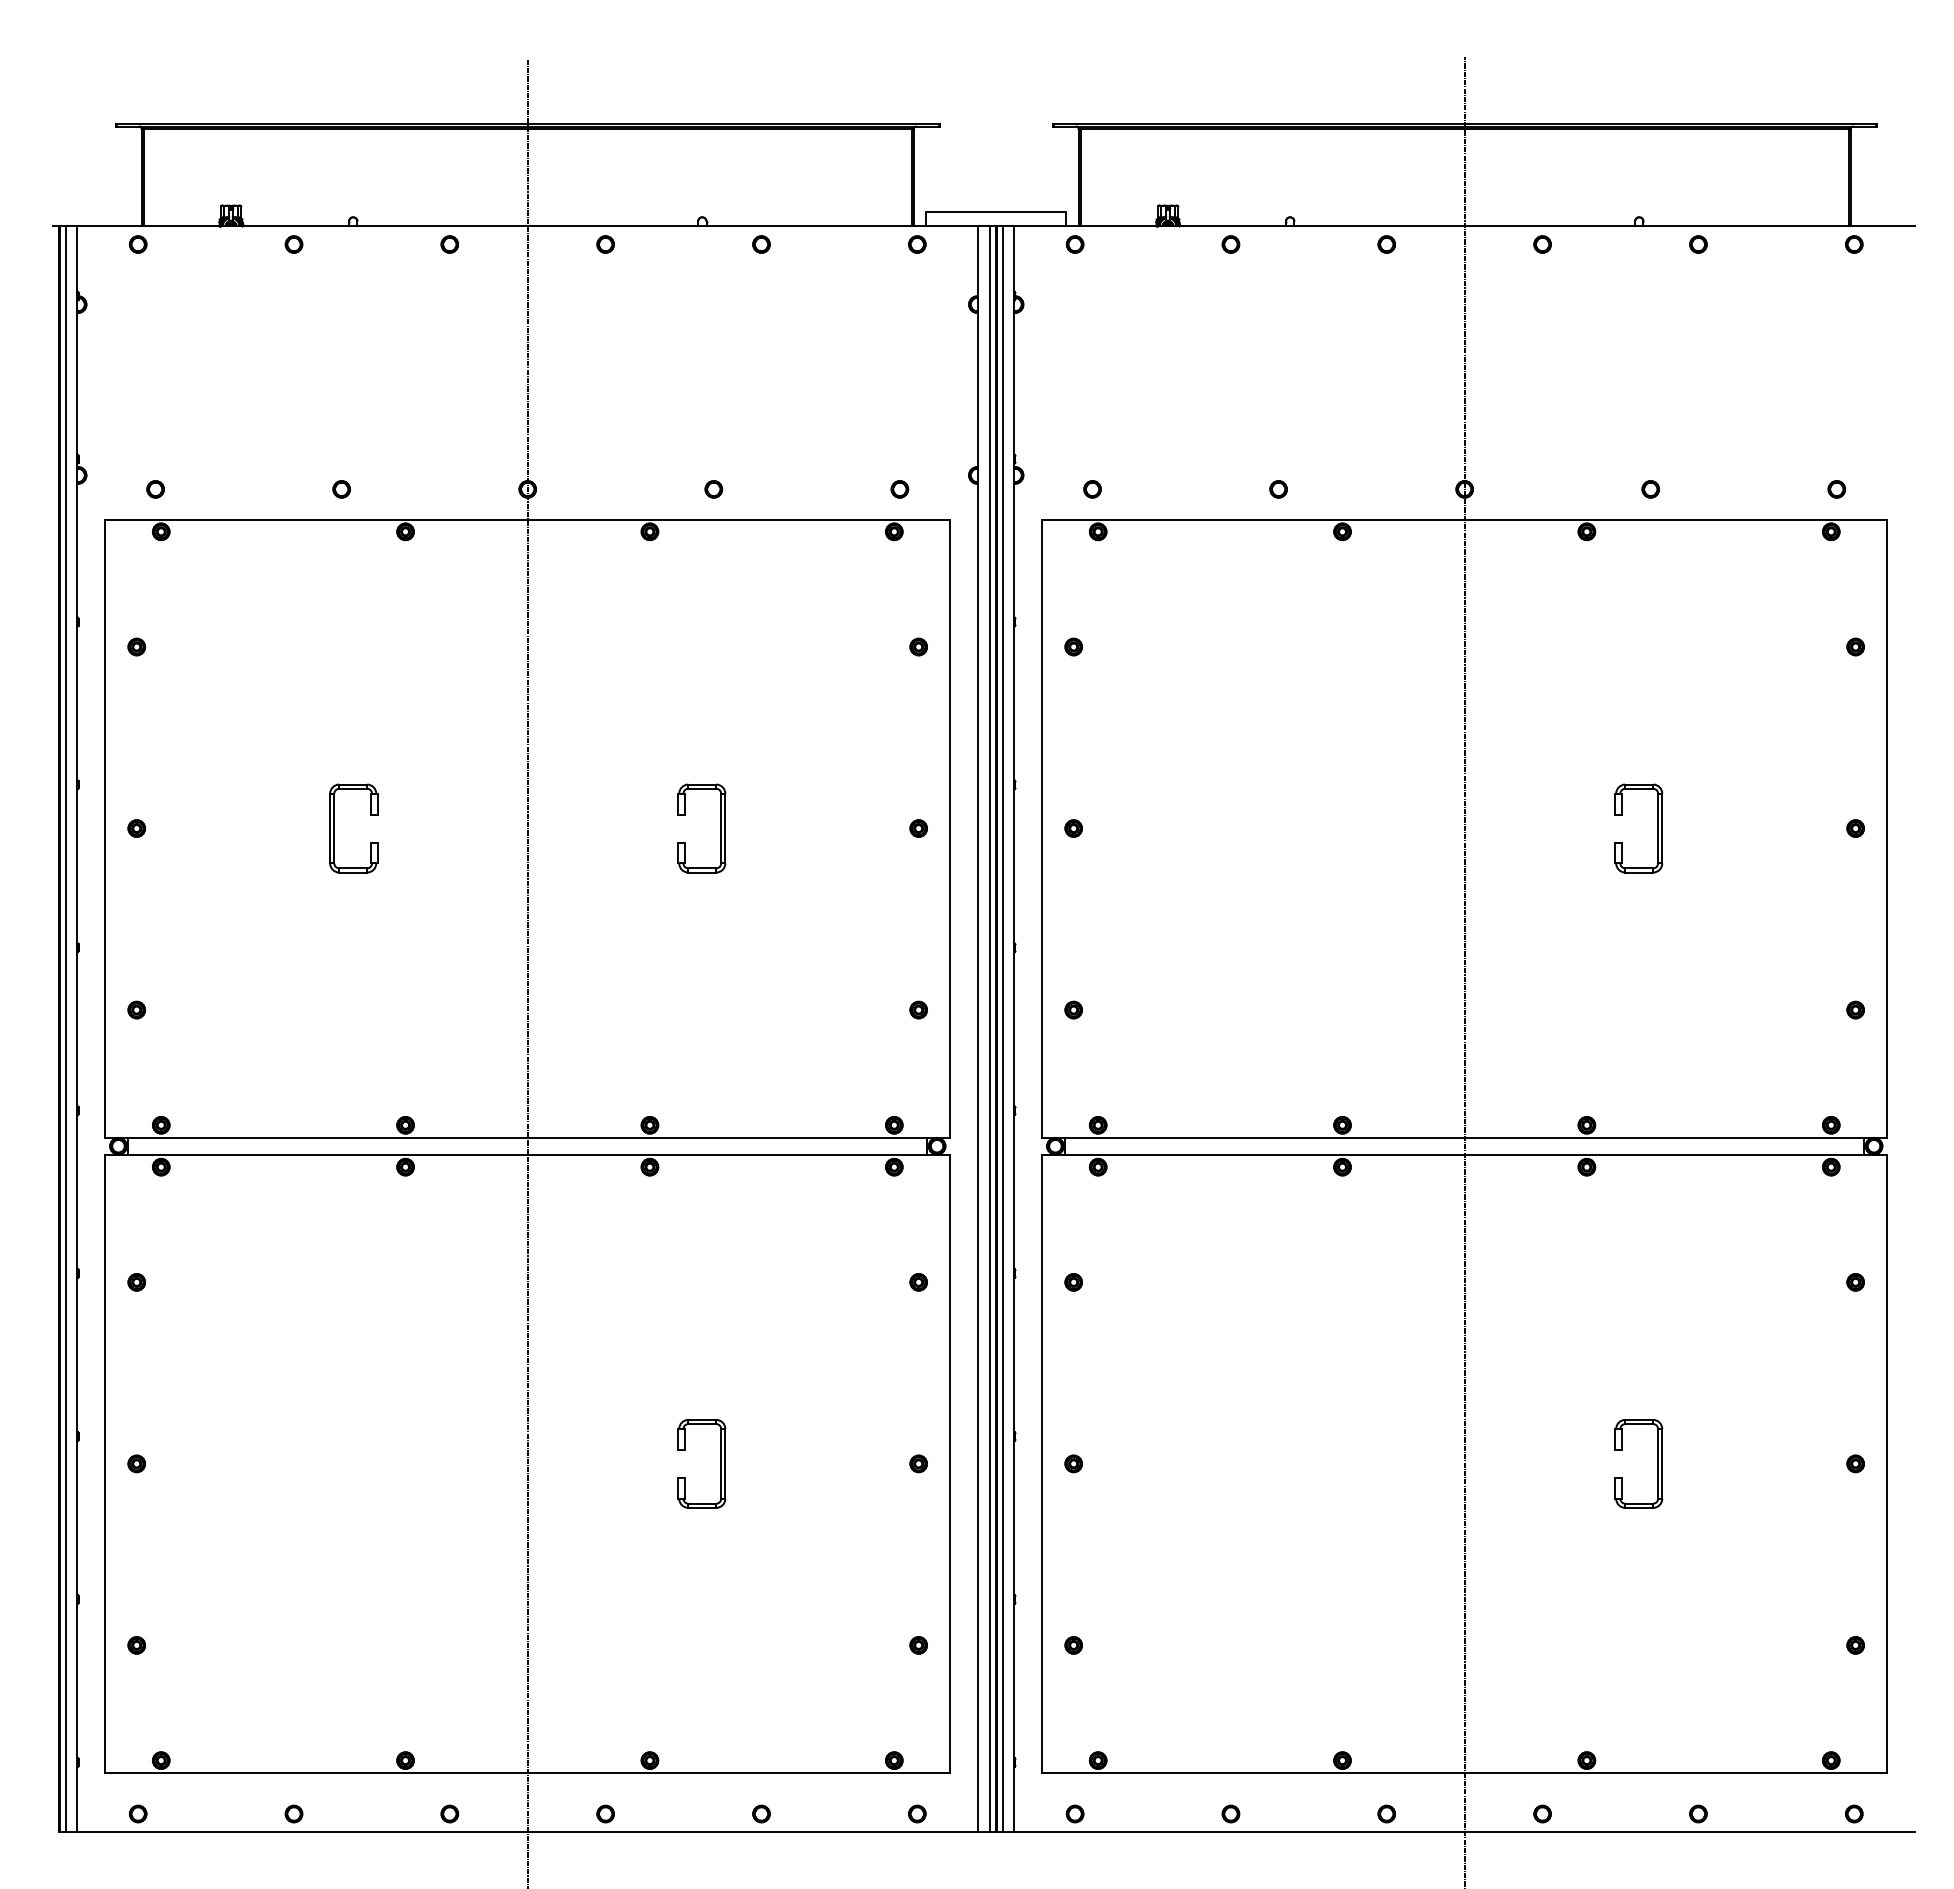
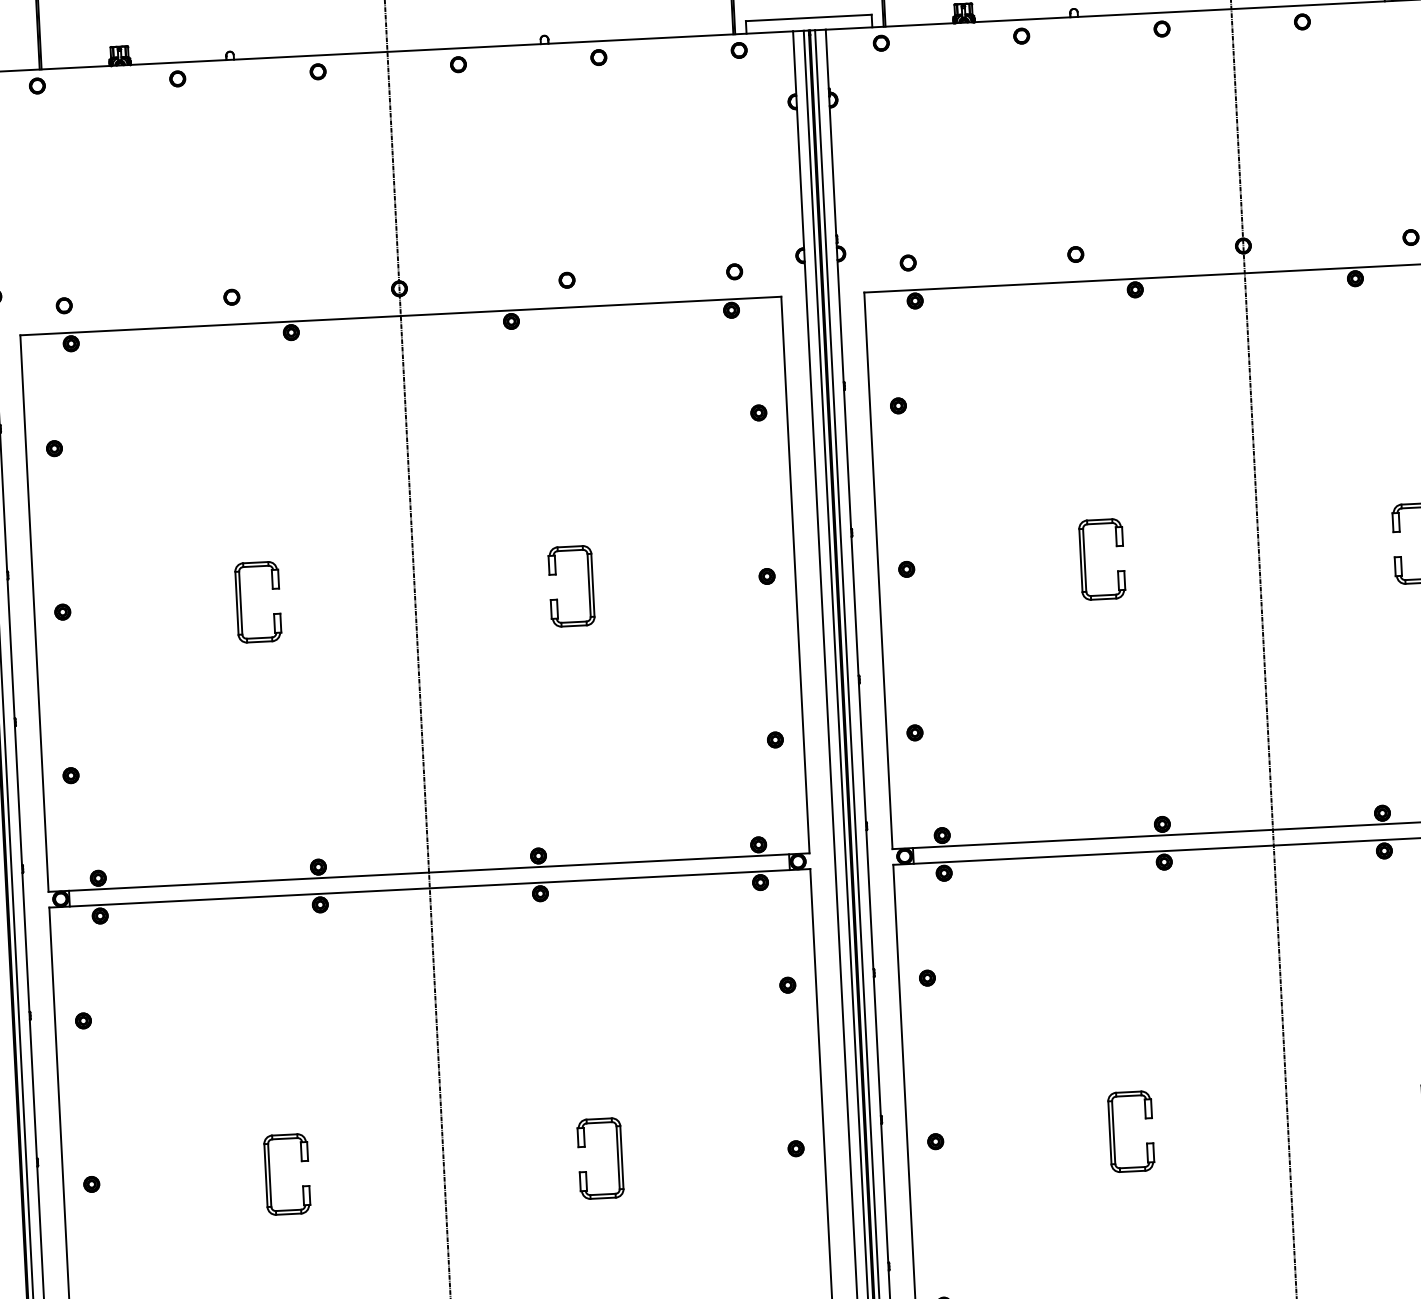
part: (1271, 828) -> (1084, 560), added
part: (334, 1463) -> (269, 1175), added
part: (1271, 1463) -> (1113, 1132), added

